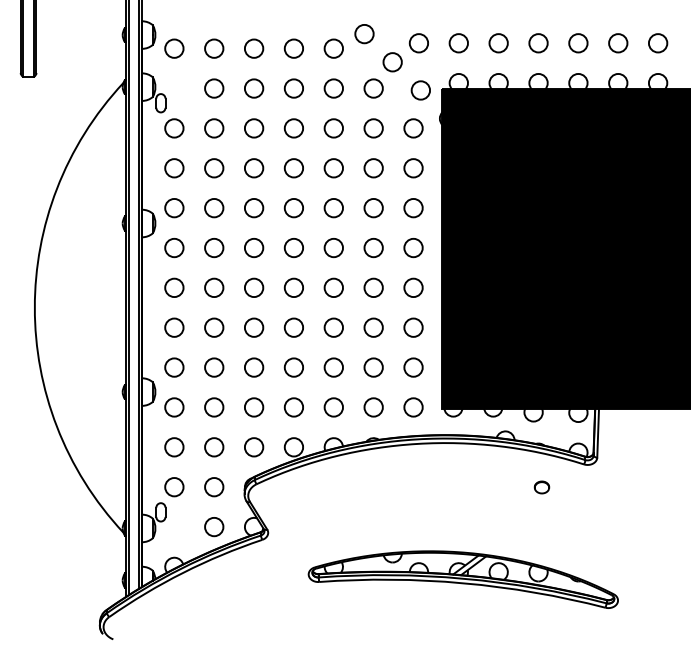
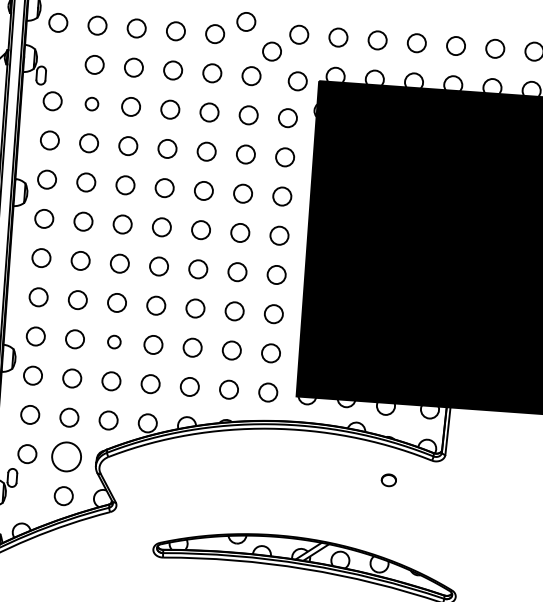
circle: (214, 128) -> (92, 104), size x0.7
circle: (254, 367) -> (114, 342), size x0.7
circle: (214, 487) -> (66, 457), size x1.6

